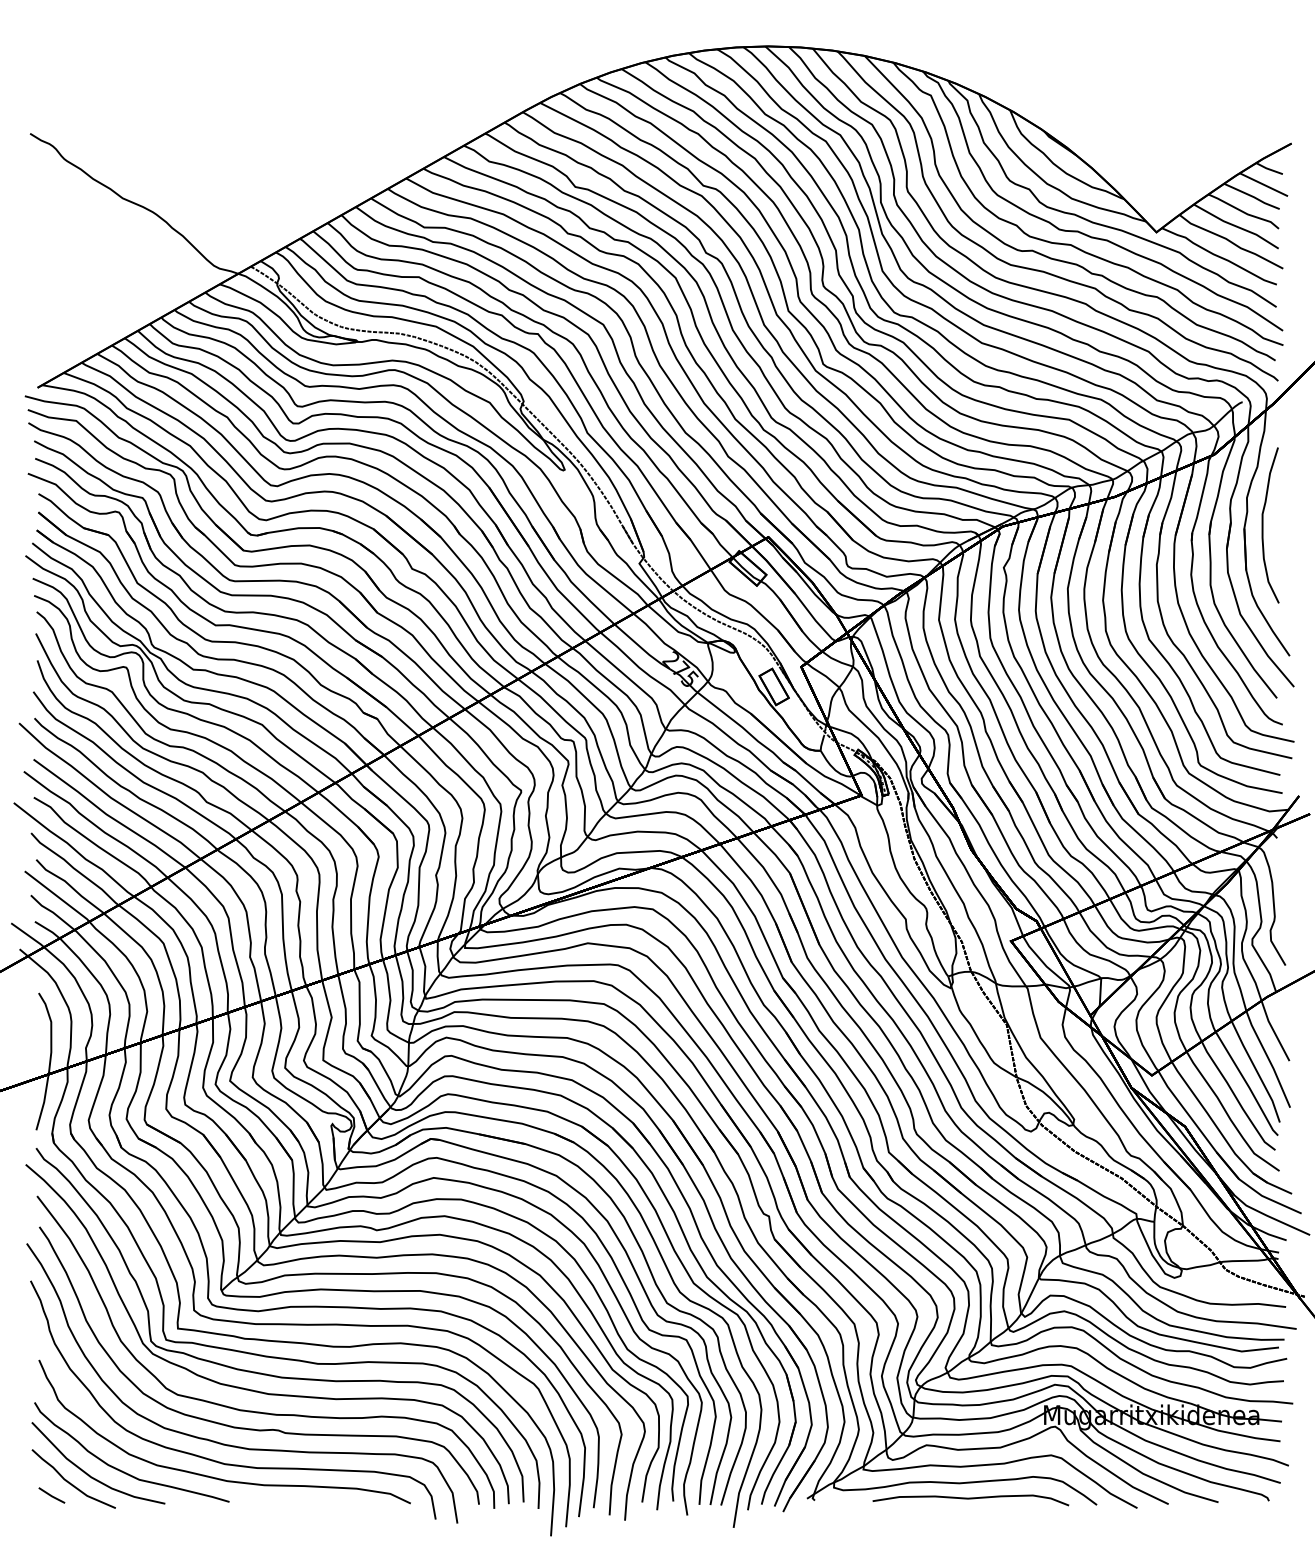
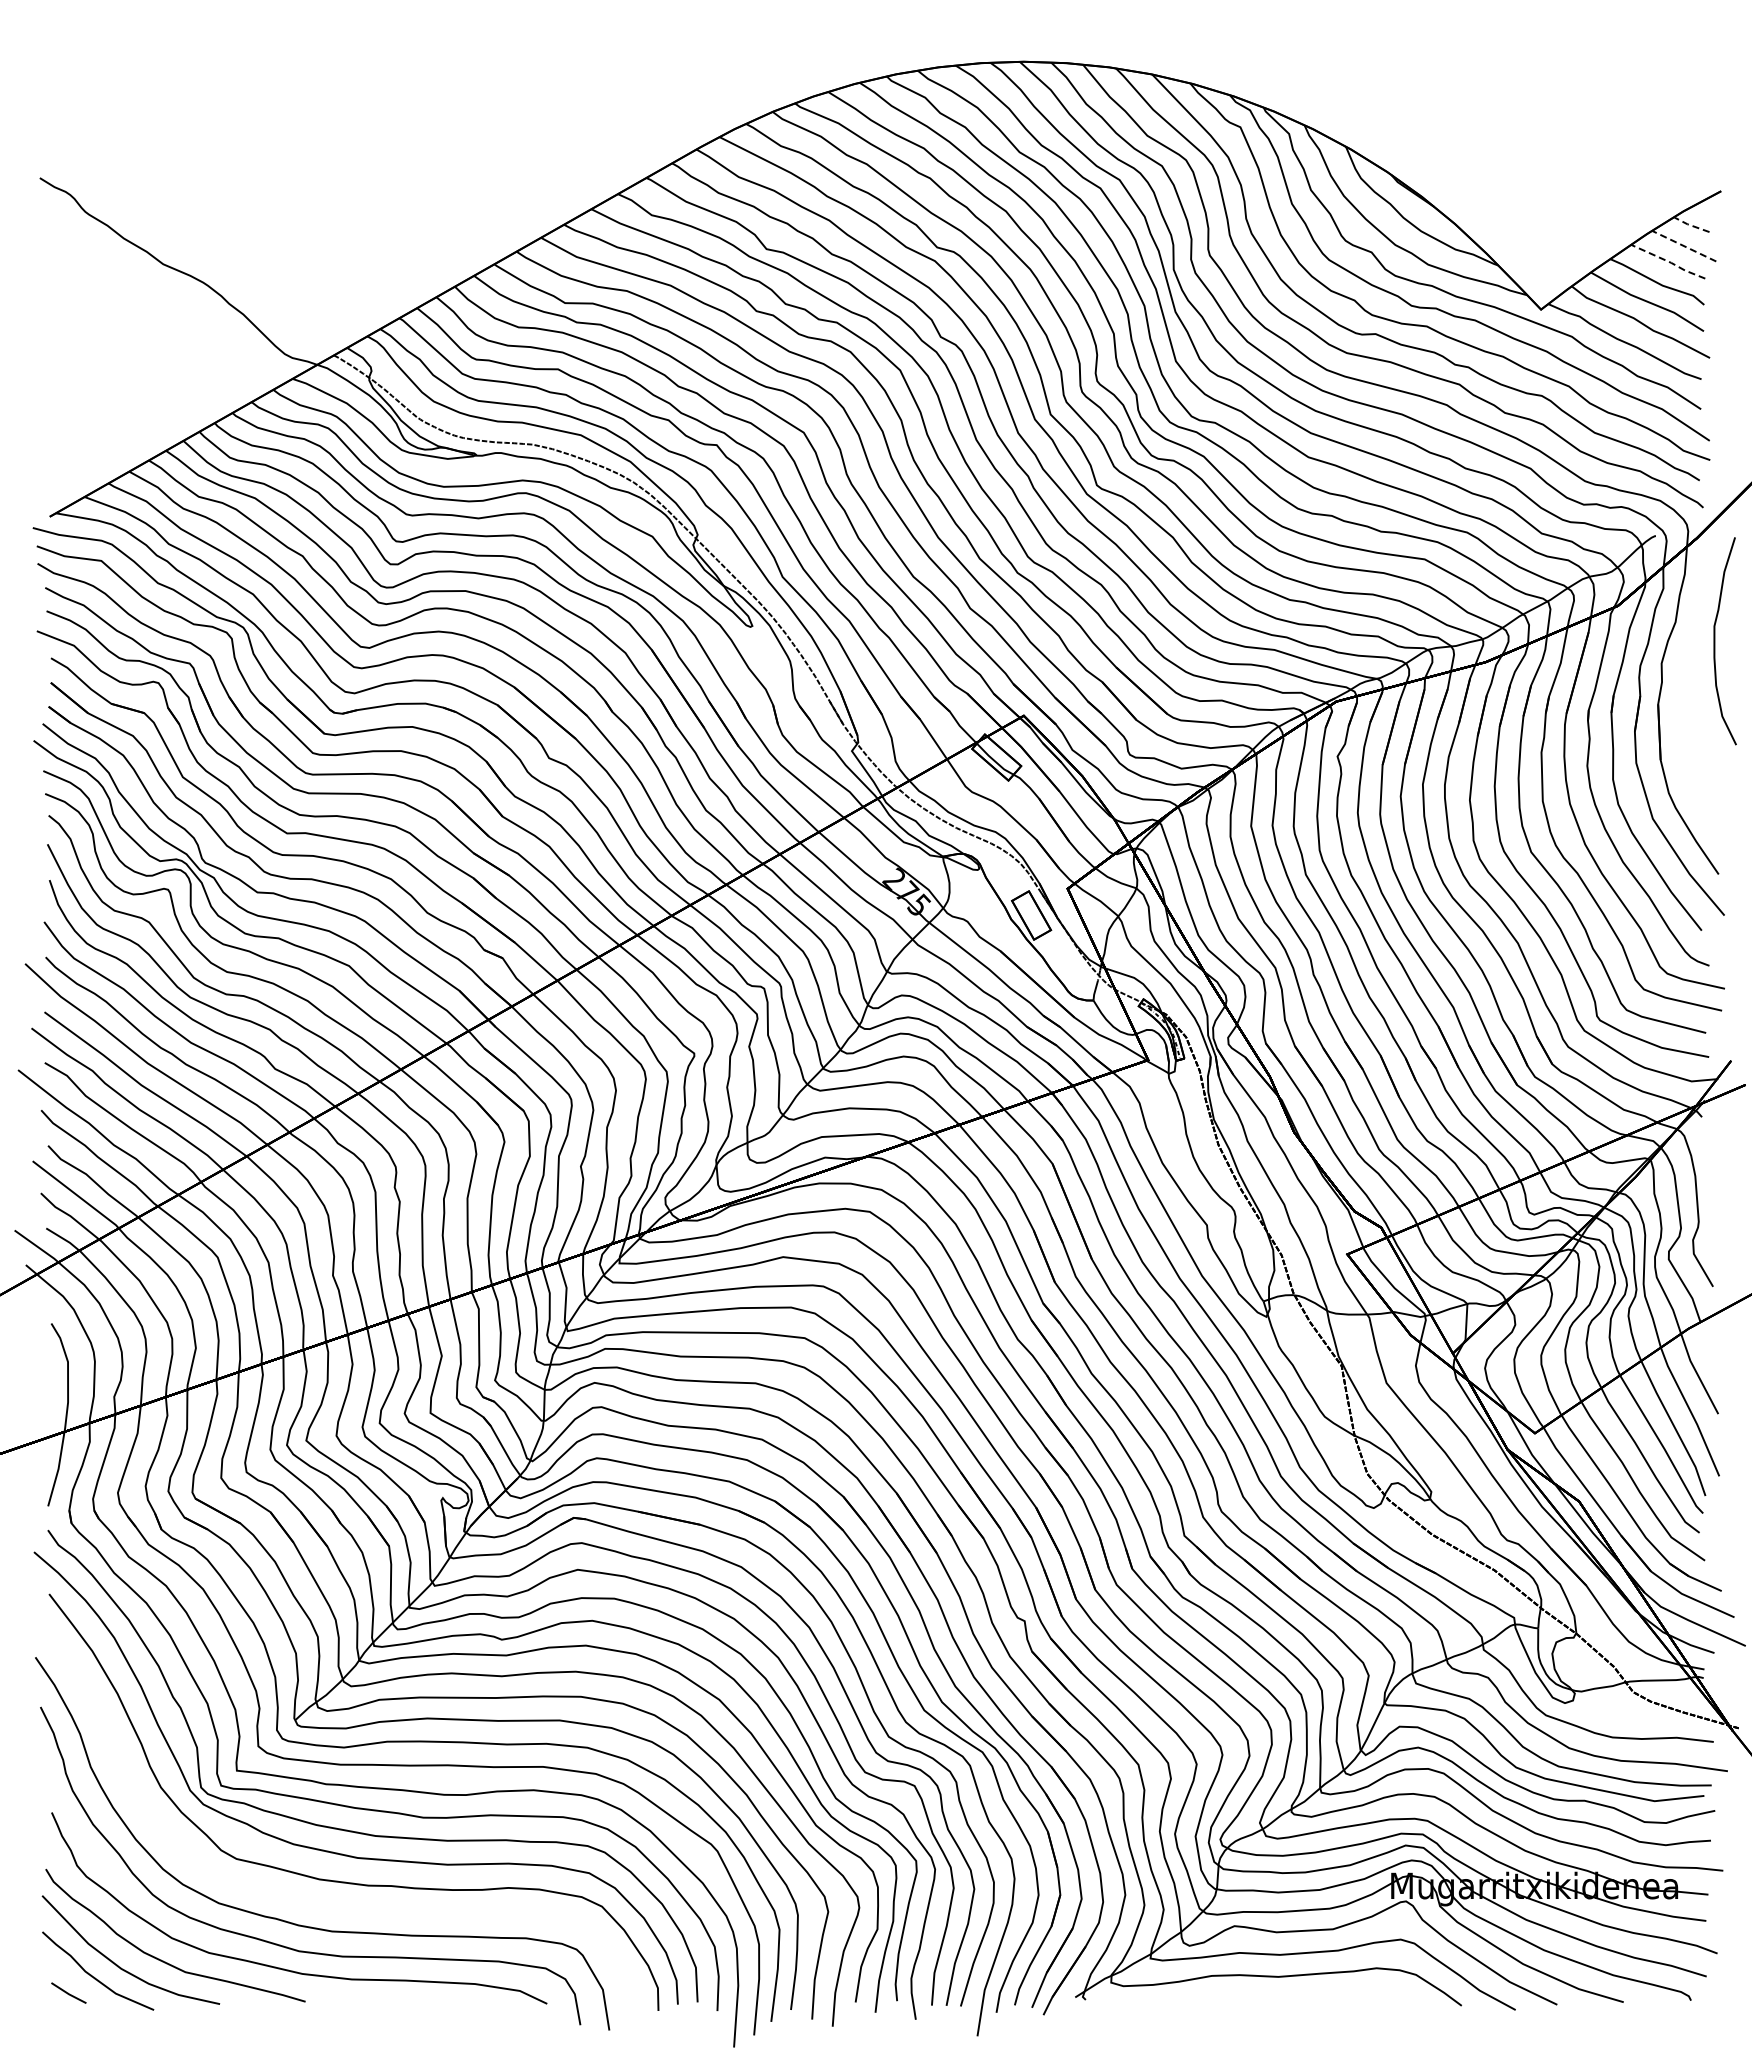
line: (1268, 169) -> (1690, 225), solid -> dashed
line: (1264, 185) -> (1684, 246), solid -> dashed
line: (1252, 197) -> (1669, 262), solid -> dashed
curve: (1263, 525) -> (1715, 641), moved
curve: (248, 1428) -> (331, 1903), removed
curve: (969, 1499) -> (1292, 1998), removed

